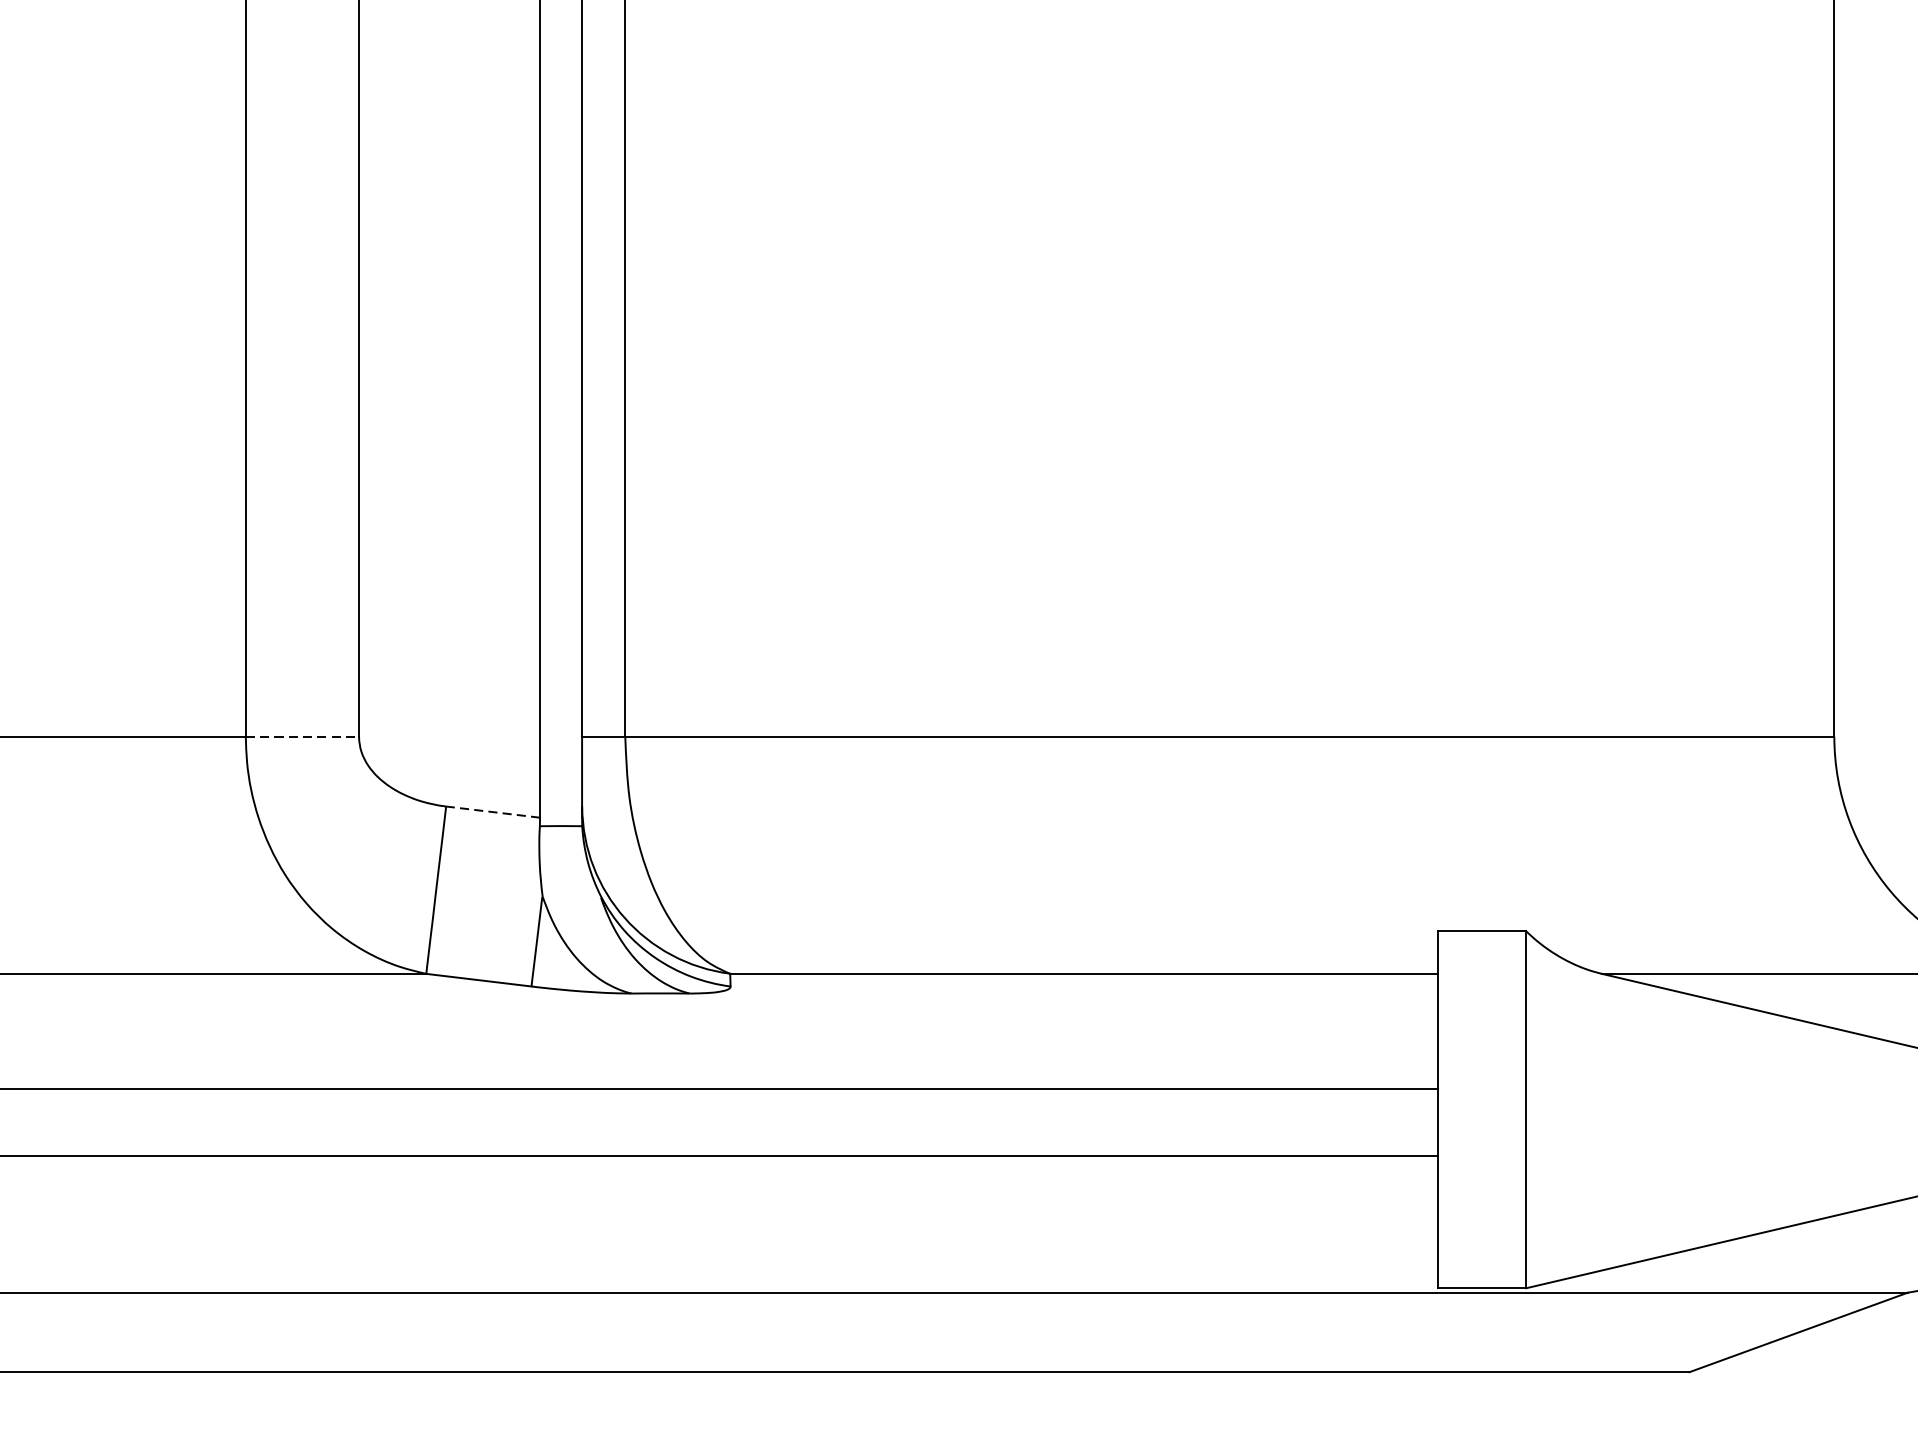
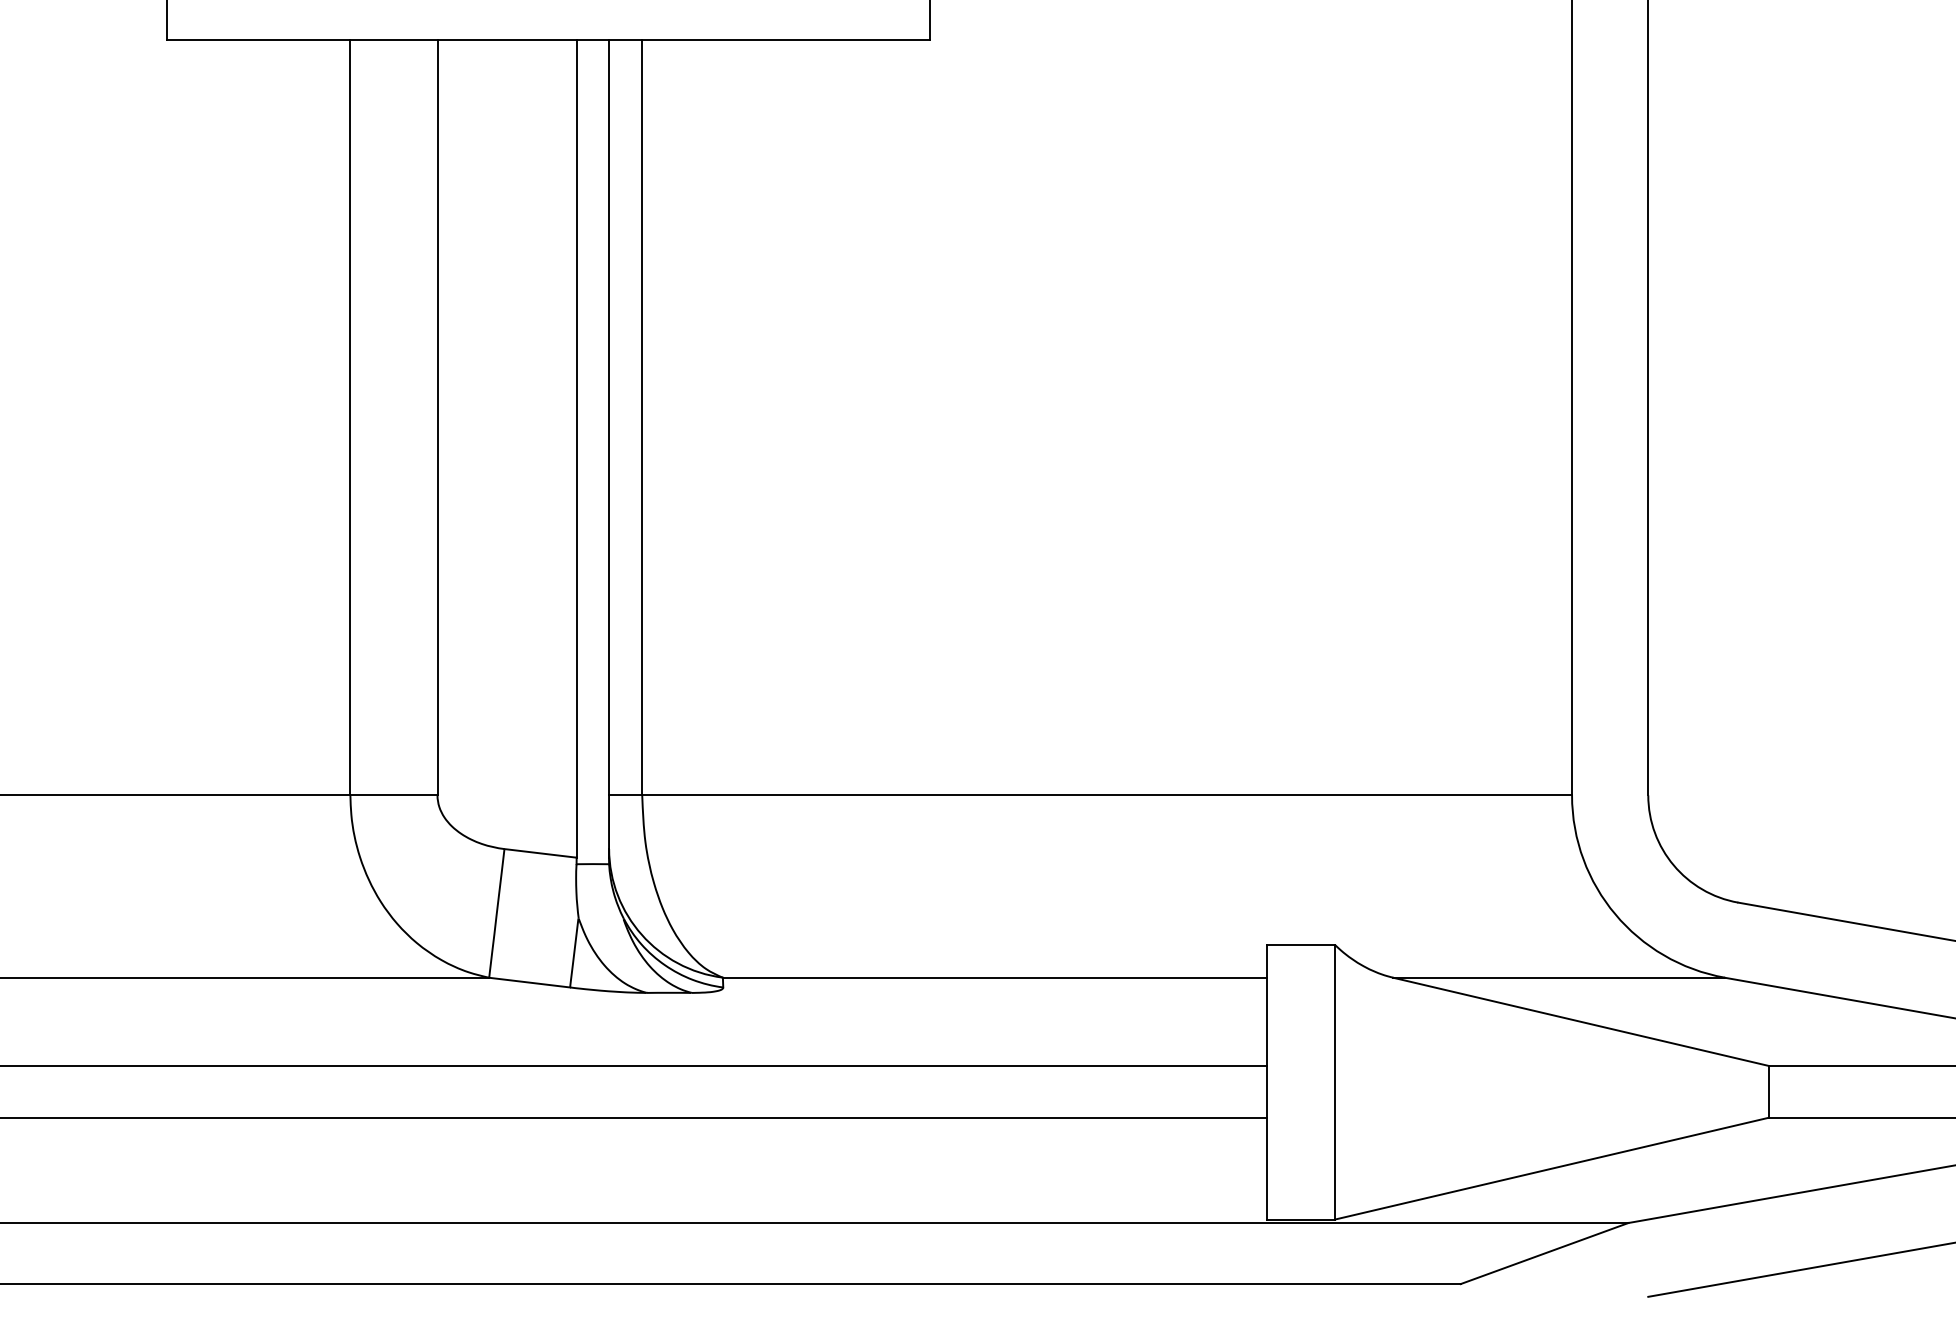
line: (301, 736) -> (393, 795), dashed -> solid
line: (492, 812) -> (540, 853), dashed -> solid

